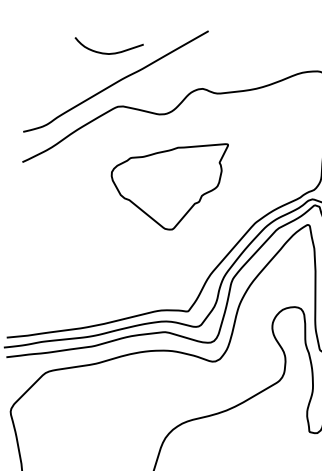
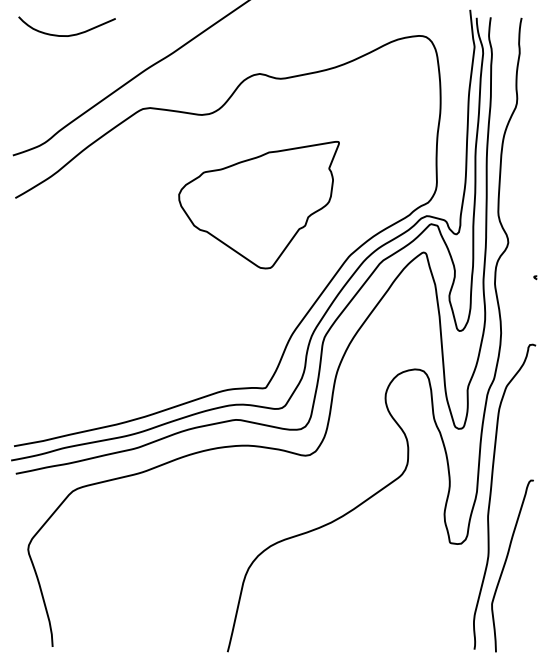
curve: (110, 53) -> (70, 34), moved
part: (167, 184) -> (258, 205), moved

